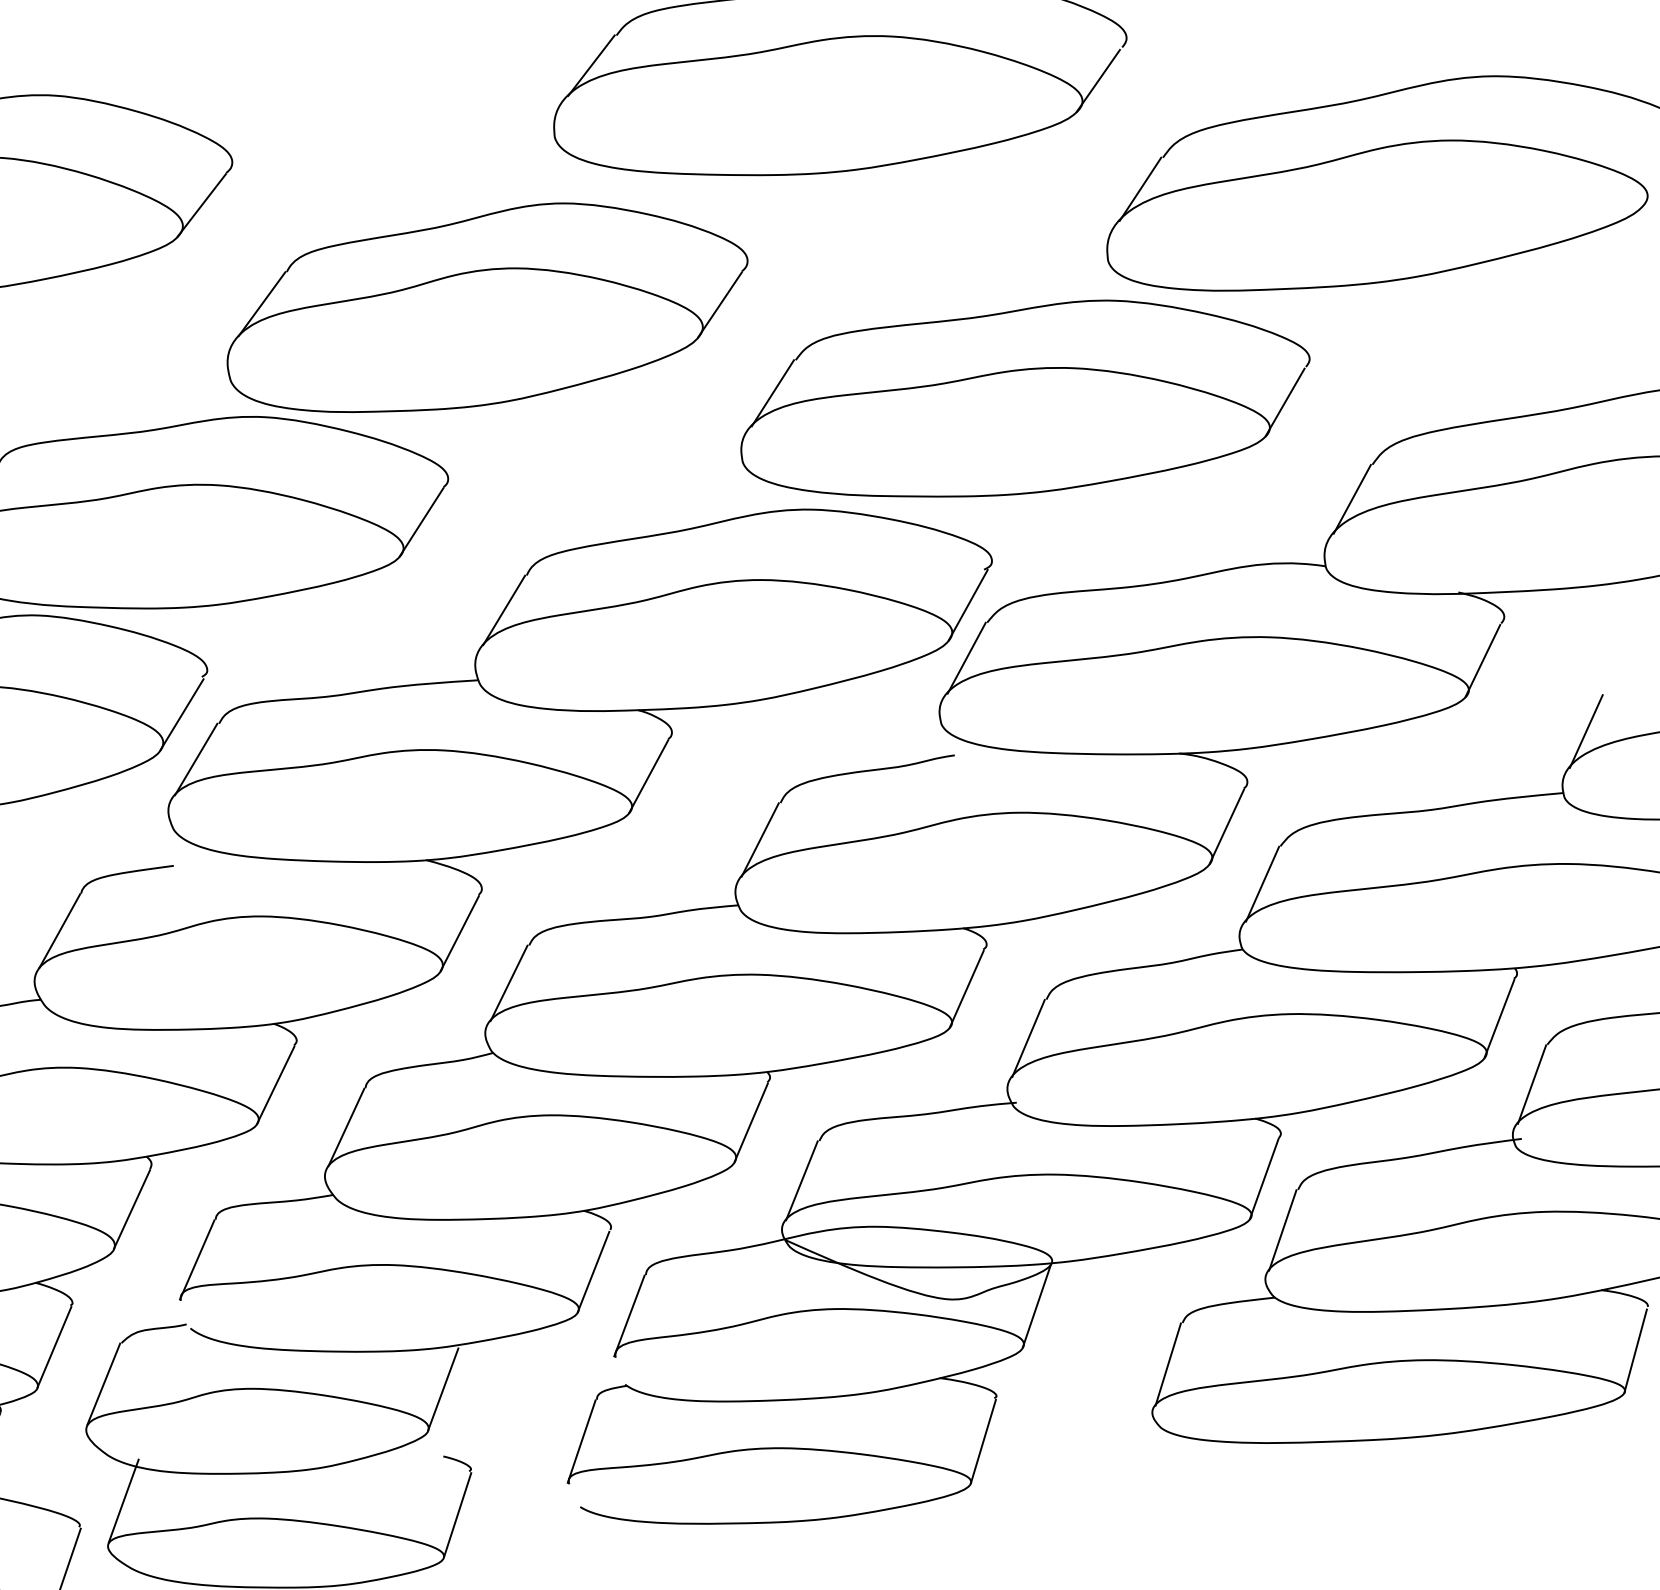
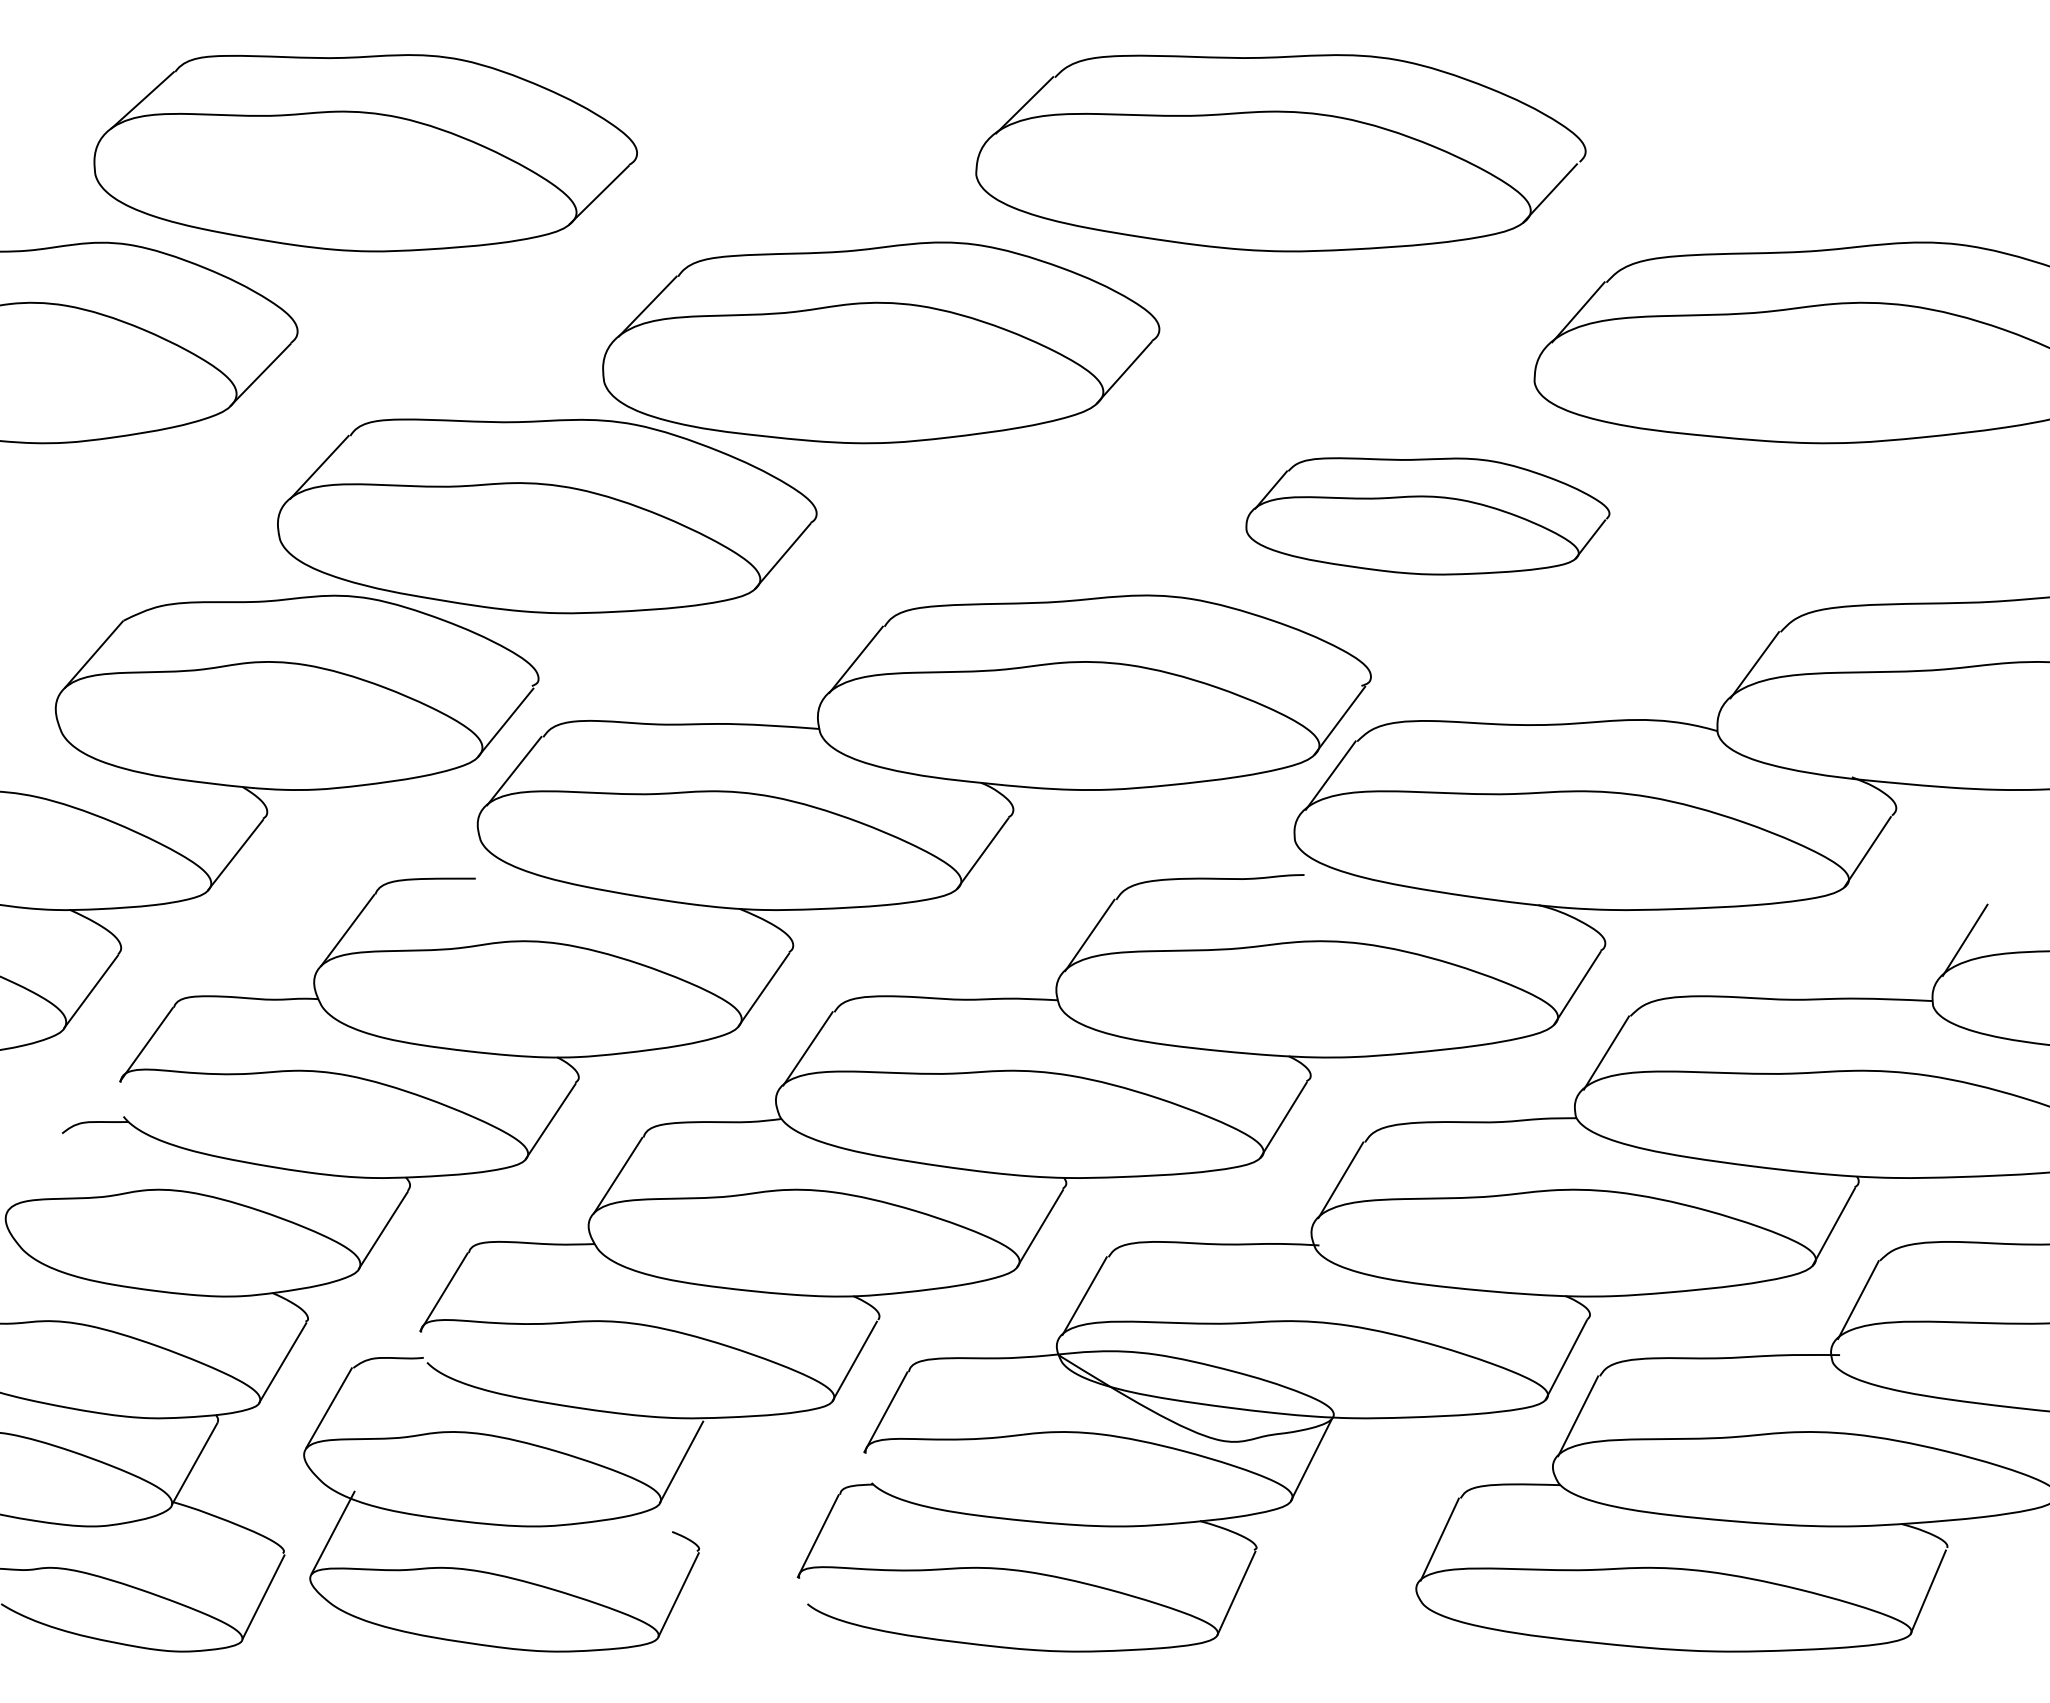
part: (1024, 401) -> (1427, 516), size x0.6

